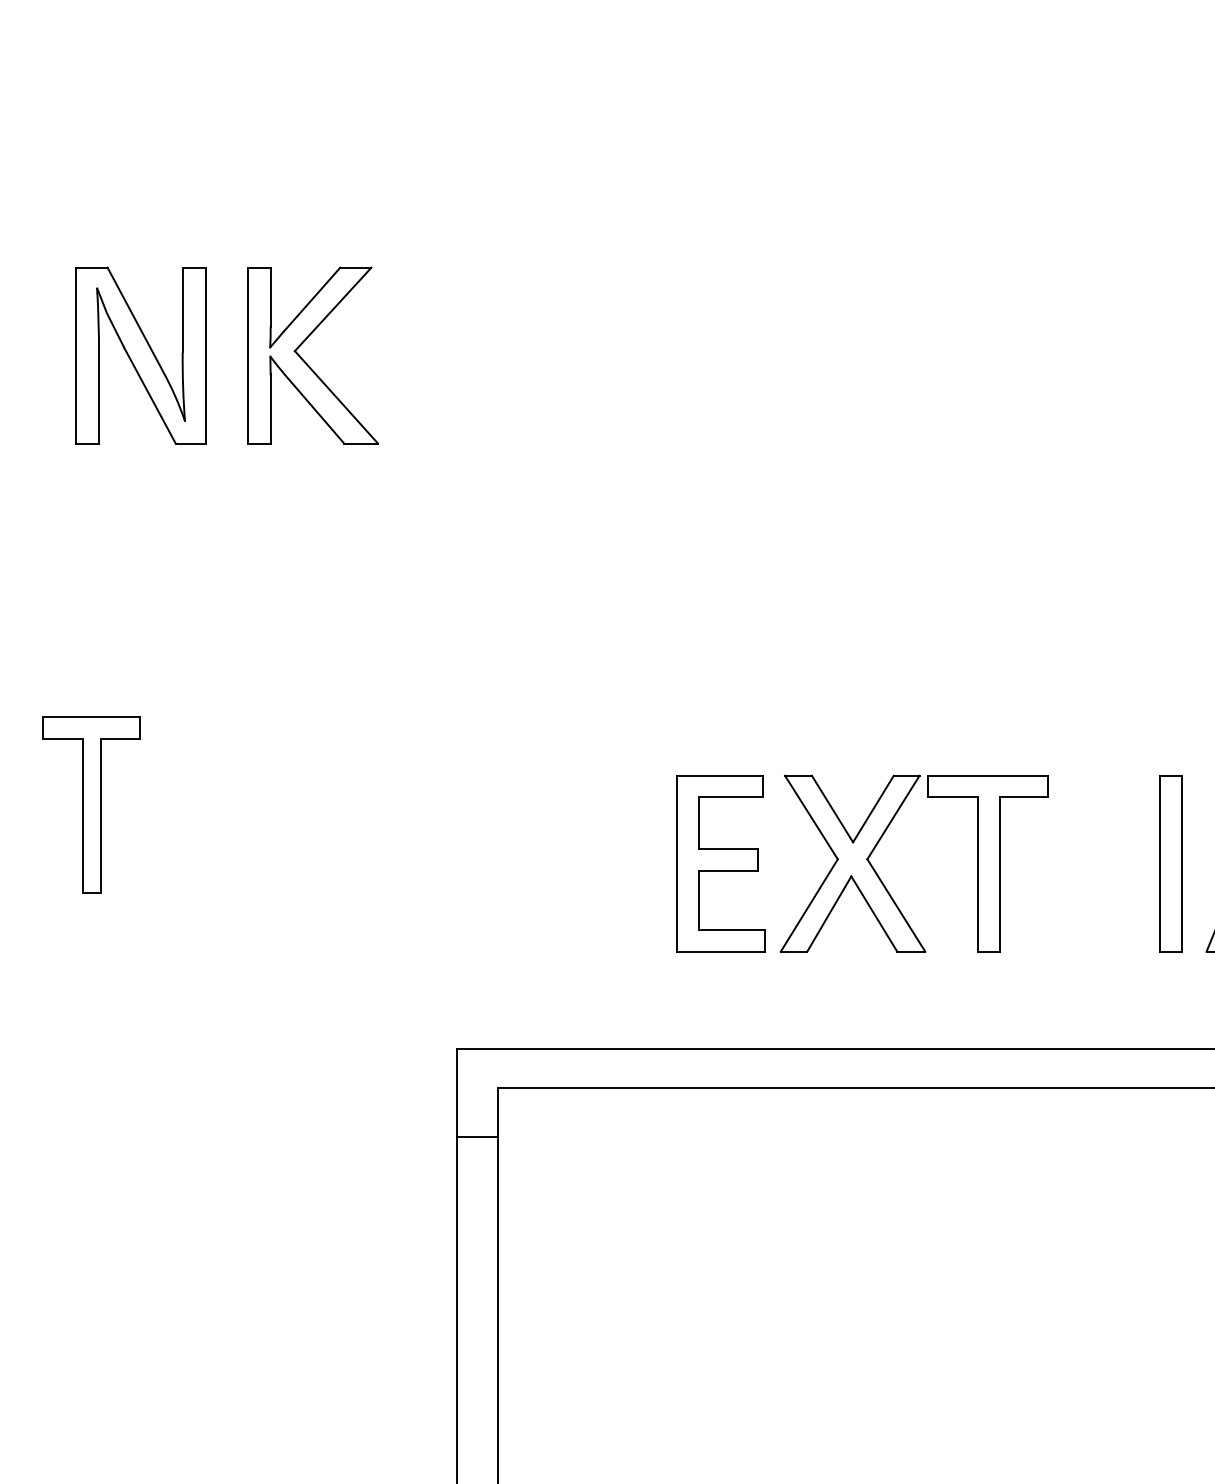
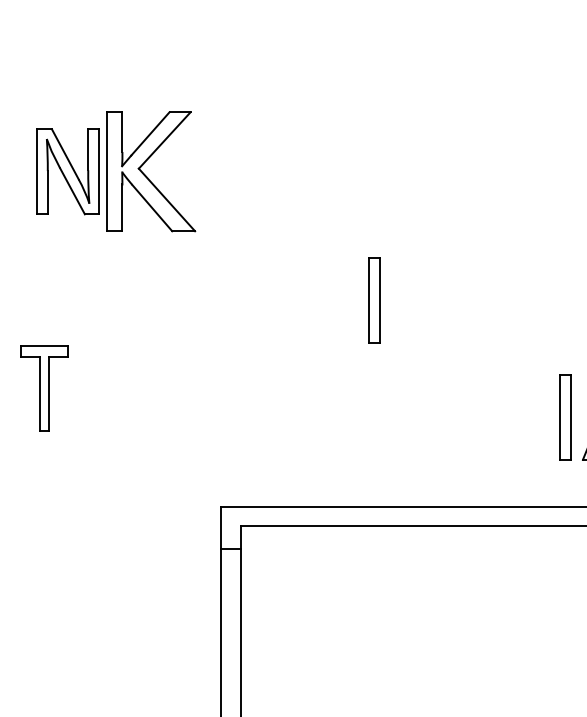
part: (313, 354) -> (151, 171), size x1.4
part: (775, 621) -> (374, 300), added
part: (862, 862) -> (416, 416), removed

